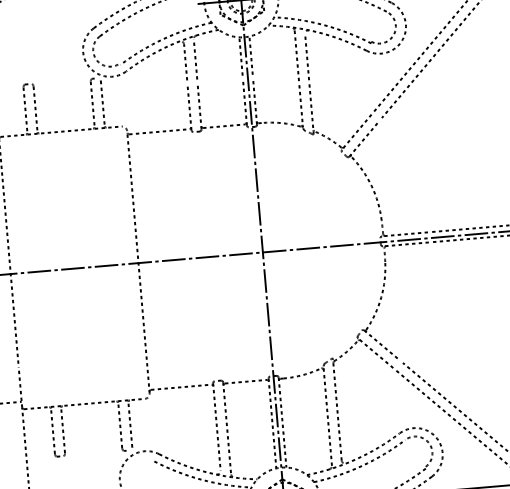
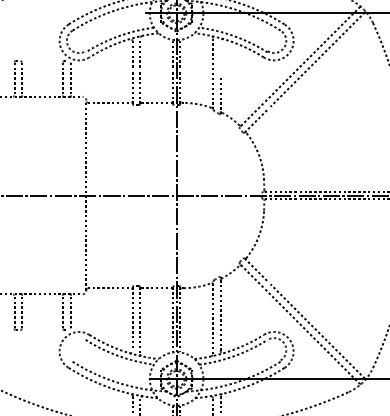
line: (307, 57) -> (220, 58), removed

